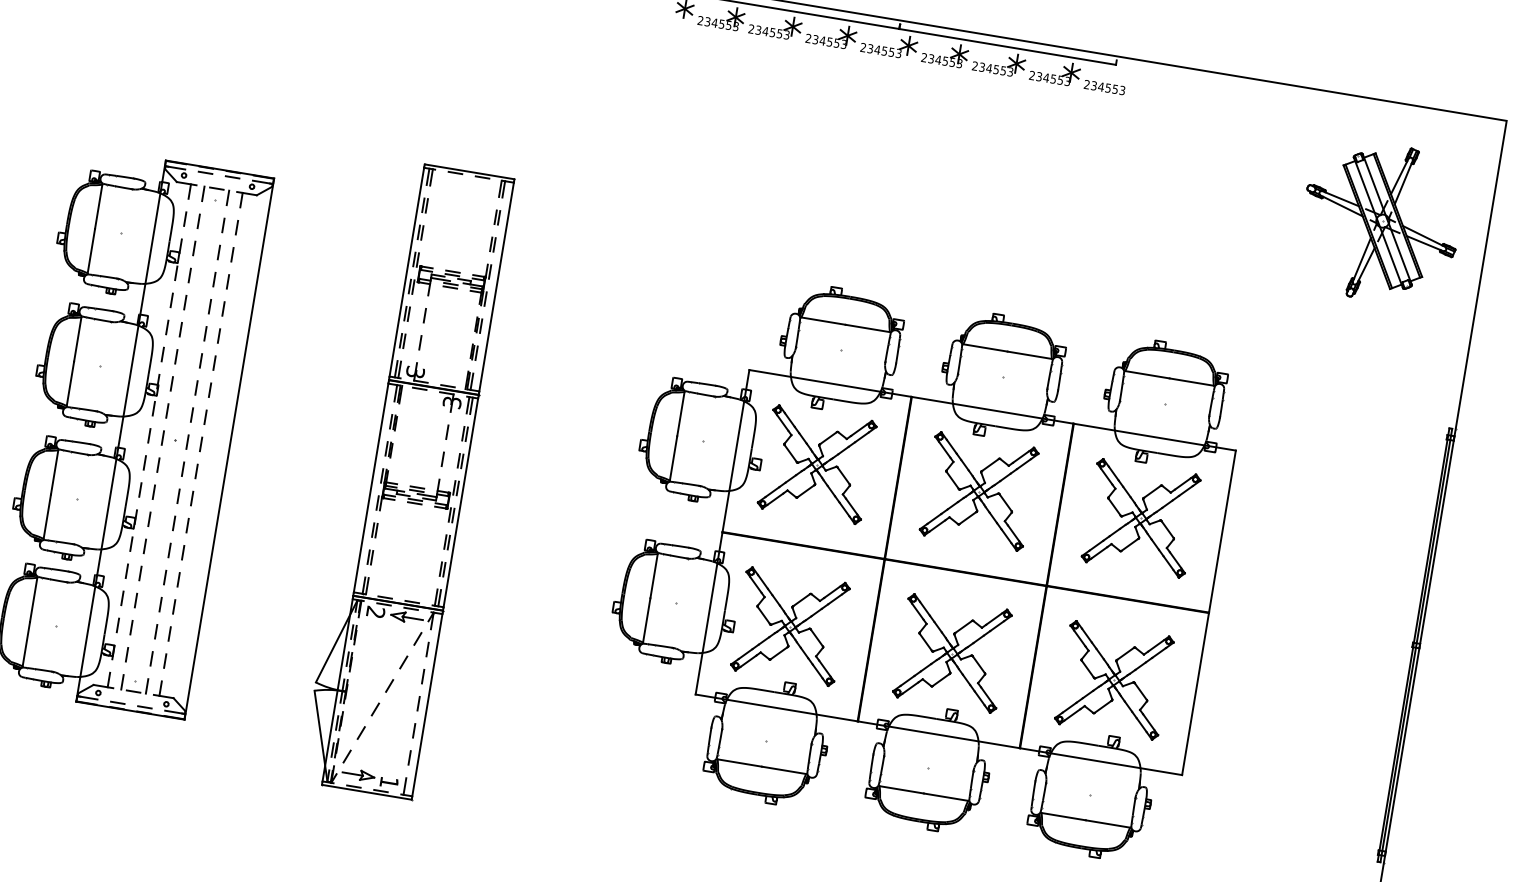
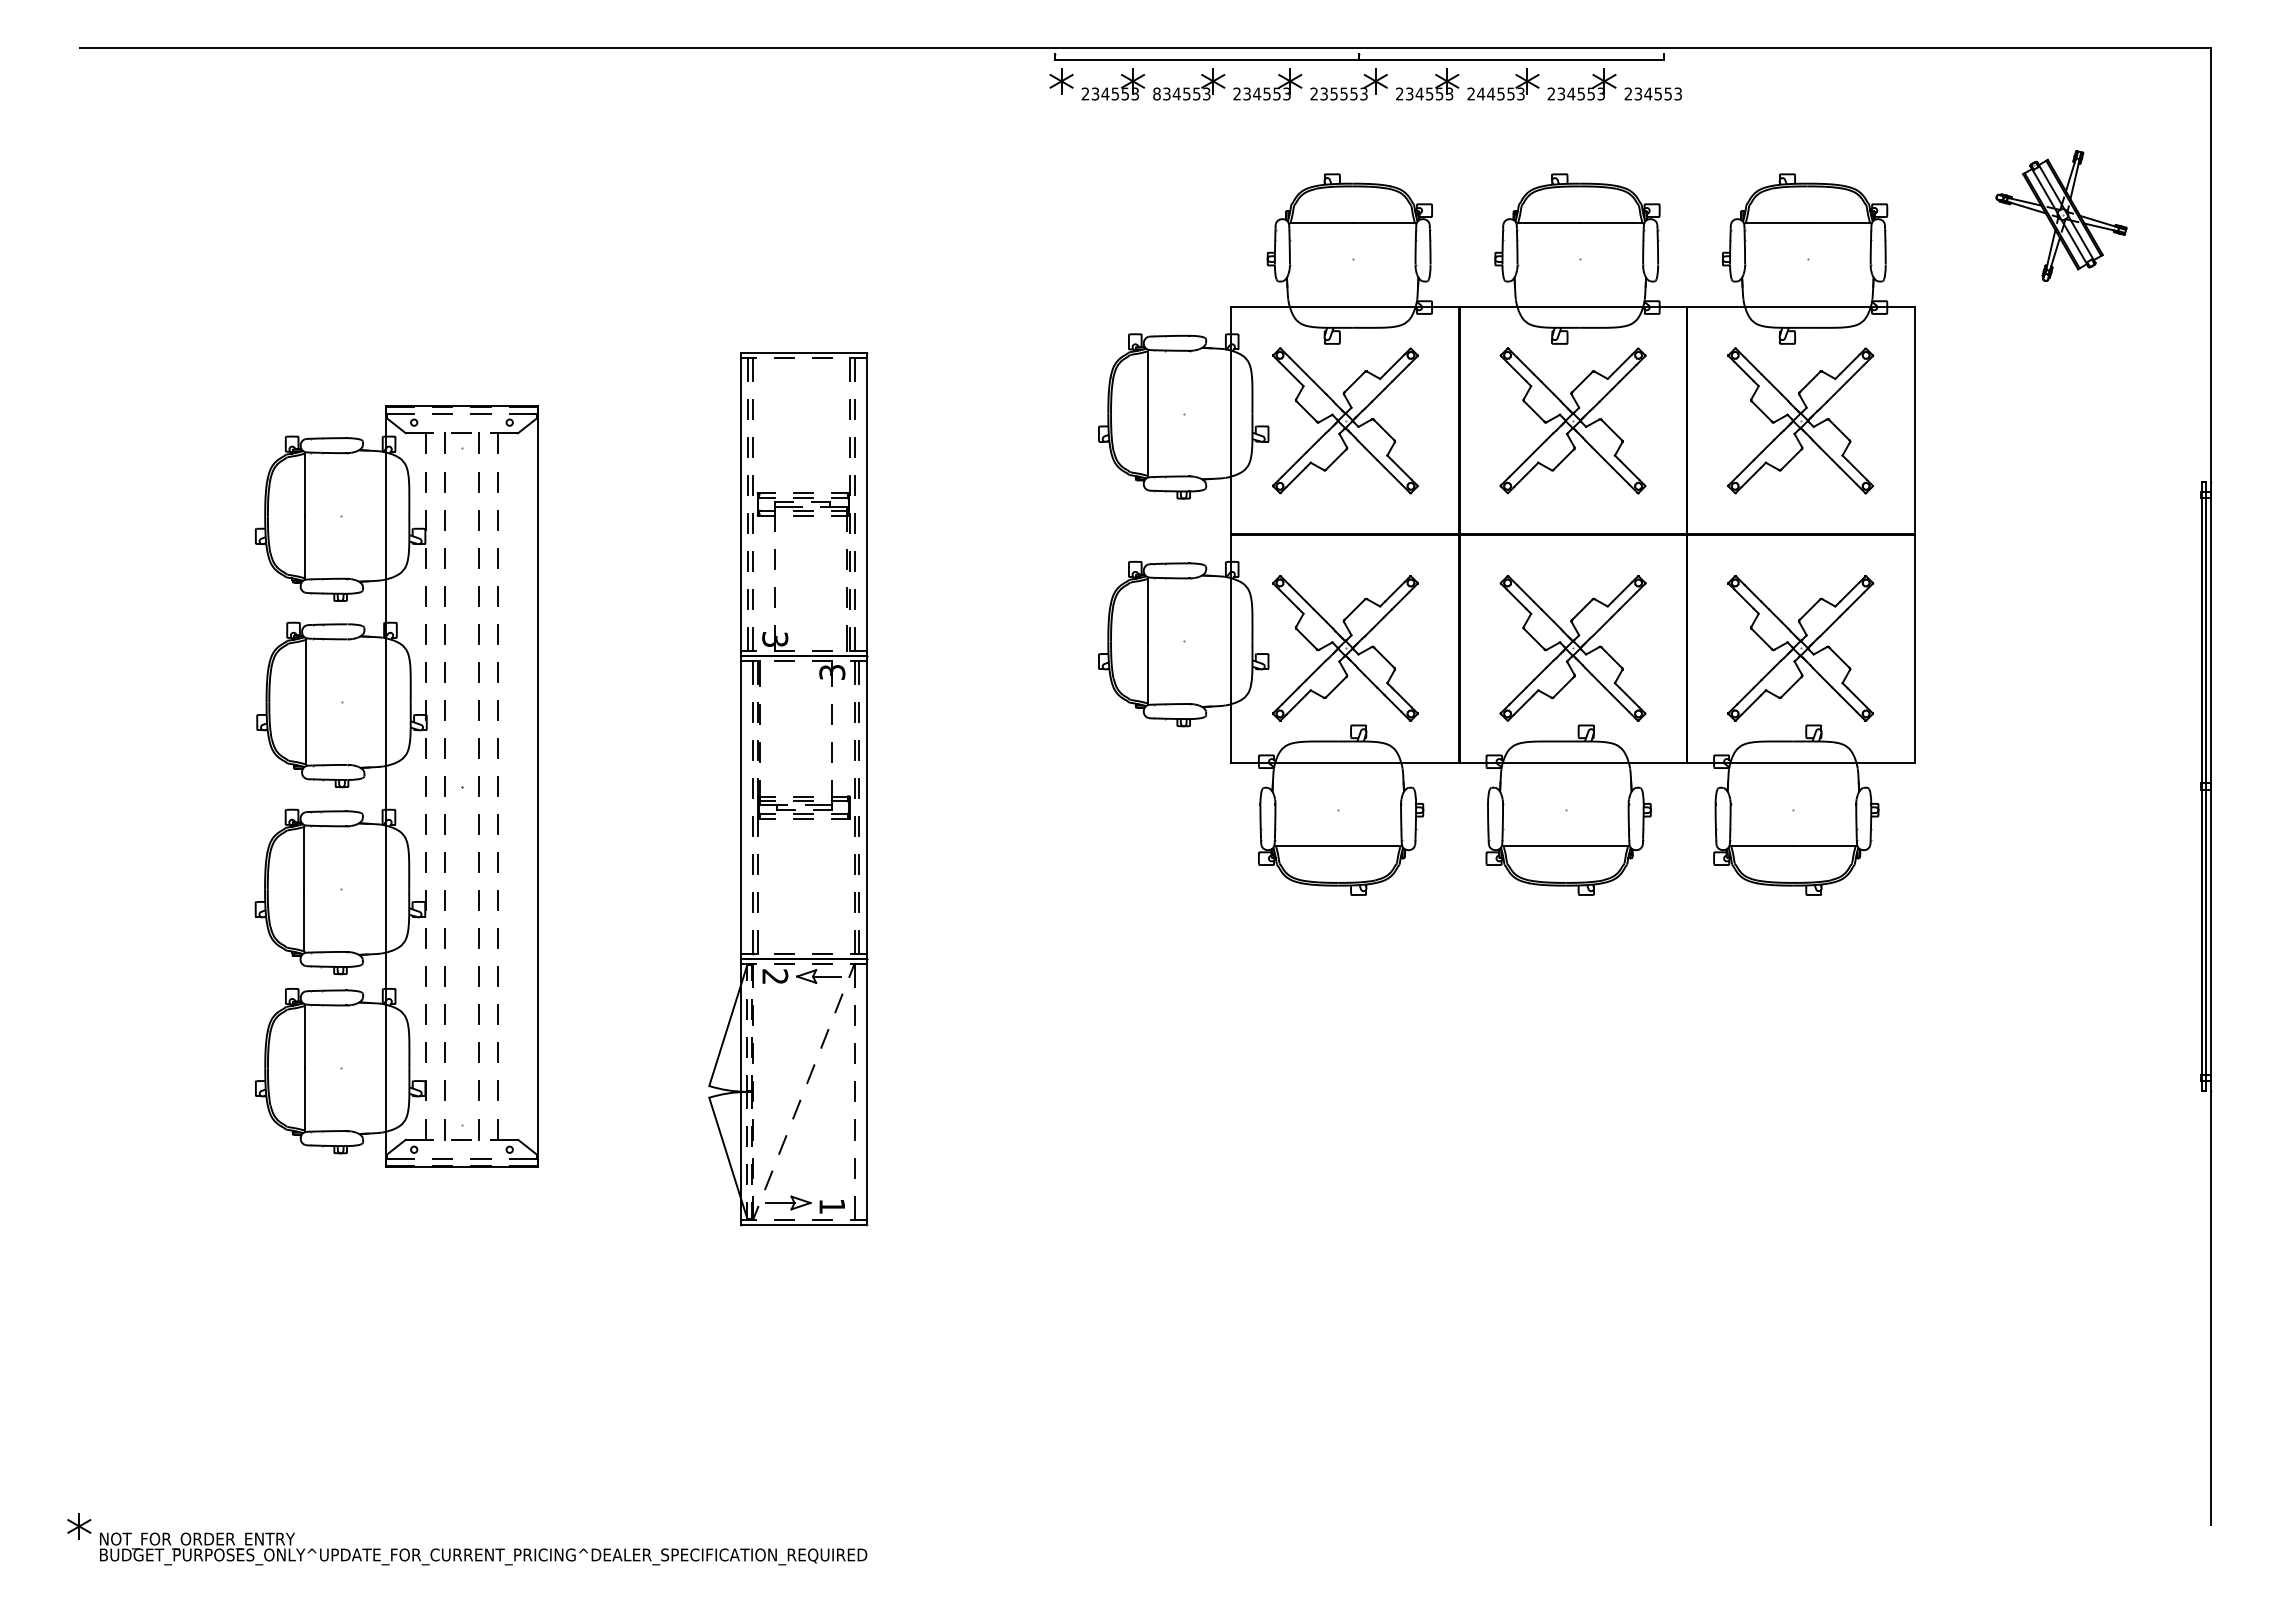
text: (751, 28) -> (1156, 93), 234553 -> 834553
text: (877, 49) -> (1334, 93), 234553 -> 235553
text: (982, 67) -> (1481, 93), 234553 -> 244553
part: (1380, 222) -> (2061, 215), size x0.6
part: (918, 564) -> (1506, 534), moved

